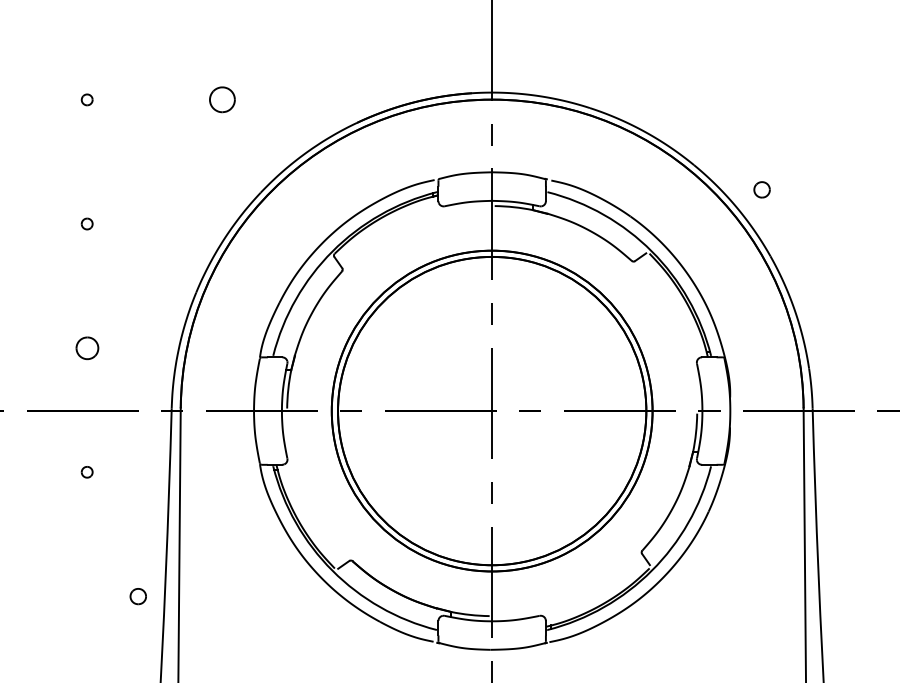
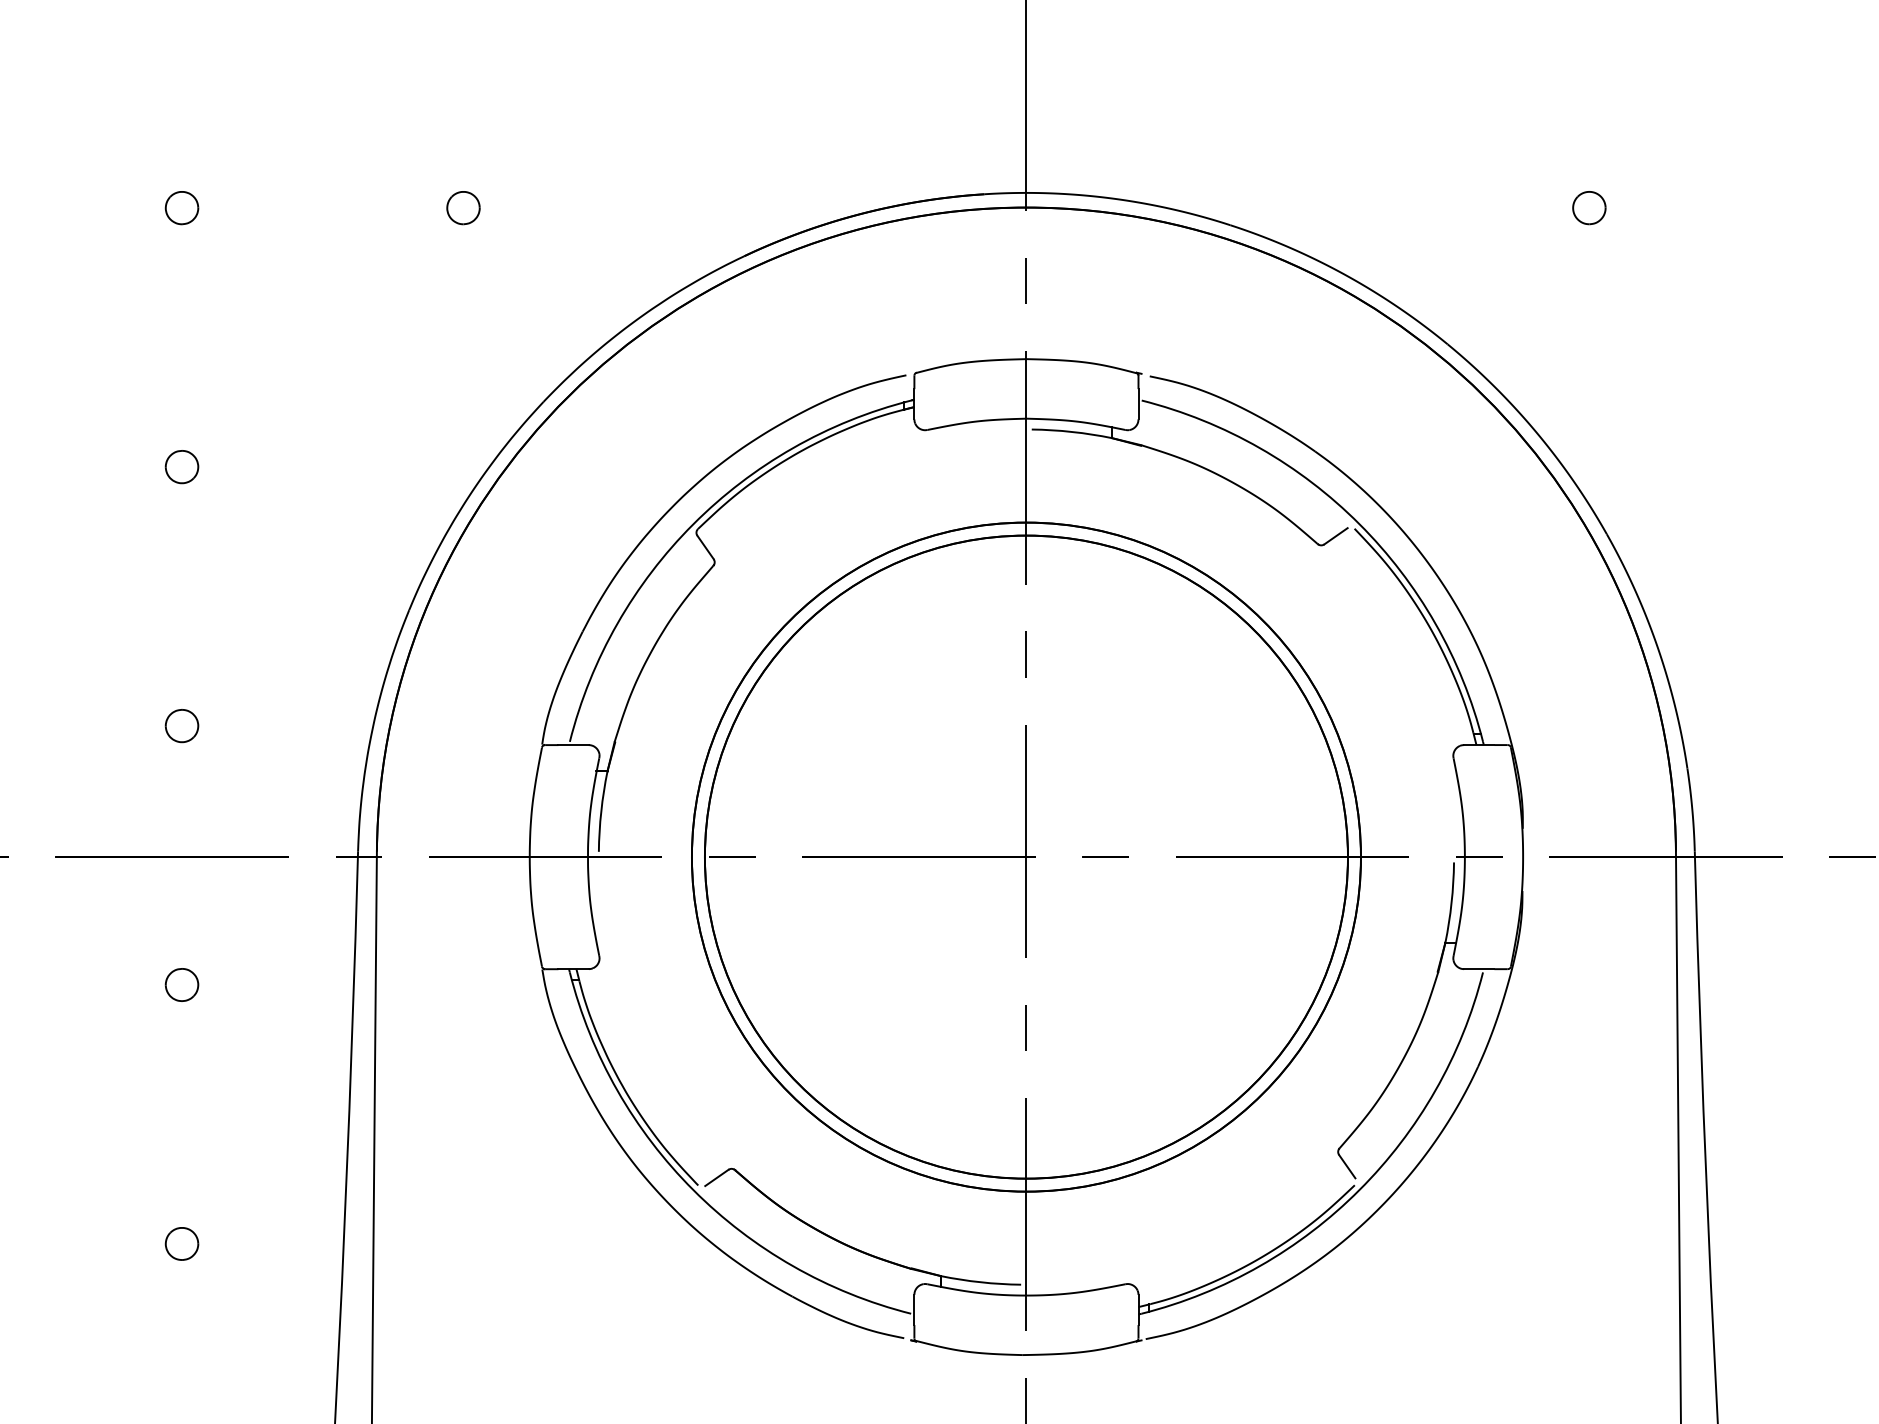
part: (86, 99) -> (180, 207), size x1.43
part: (221, 99) -> (461, 207), size x0.62
part: (761, 189) -> (1588, 207), moved
part: (86, 223) -> (180, 465), size x1.43
part: (86, 347) -> (180, 724), size x0.71
part: (86, 471) -> (180, 983), size x1.43
part: (137, 596) -> (180, 1243), moved

